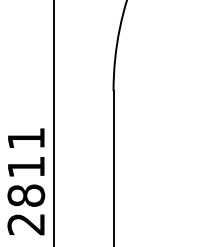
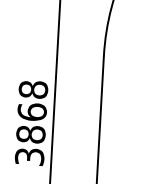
text: (26, 181) -> (31, 123), 2811 -> 3868

